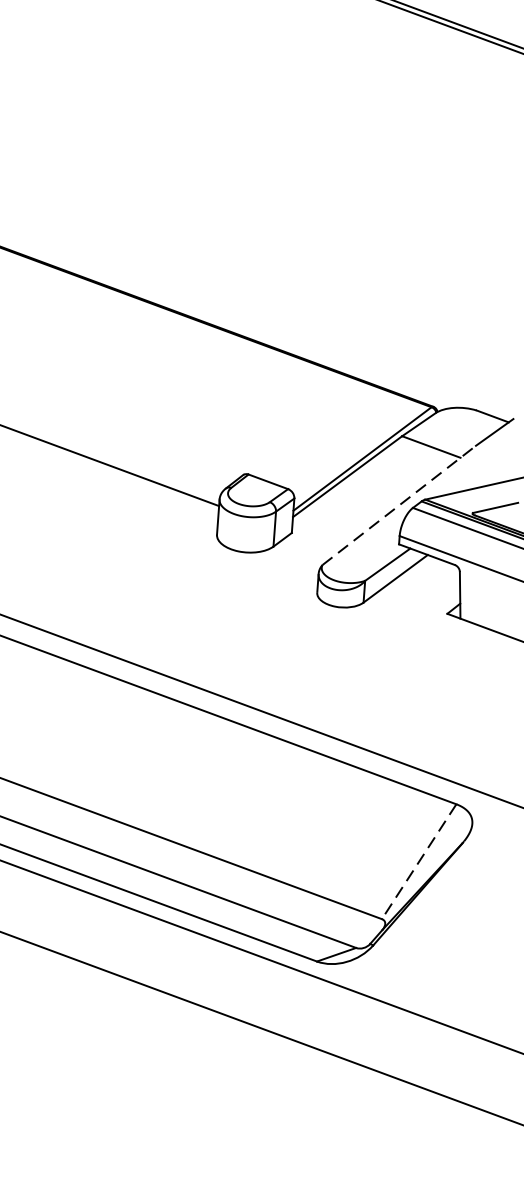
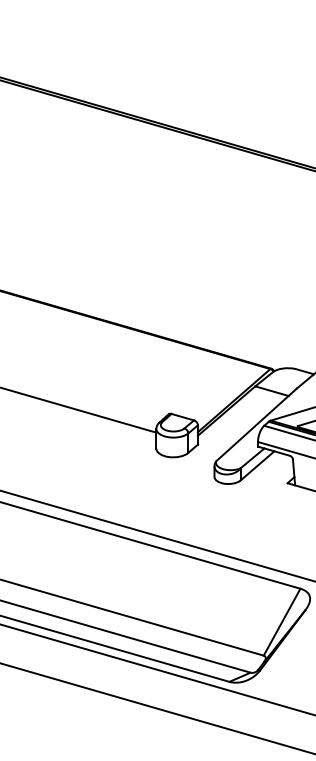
line: (399, 504) -> (256, 424), dashed -> solid
line: (418, 862) -> (281, 622), dashed -> solid

